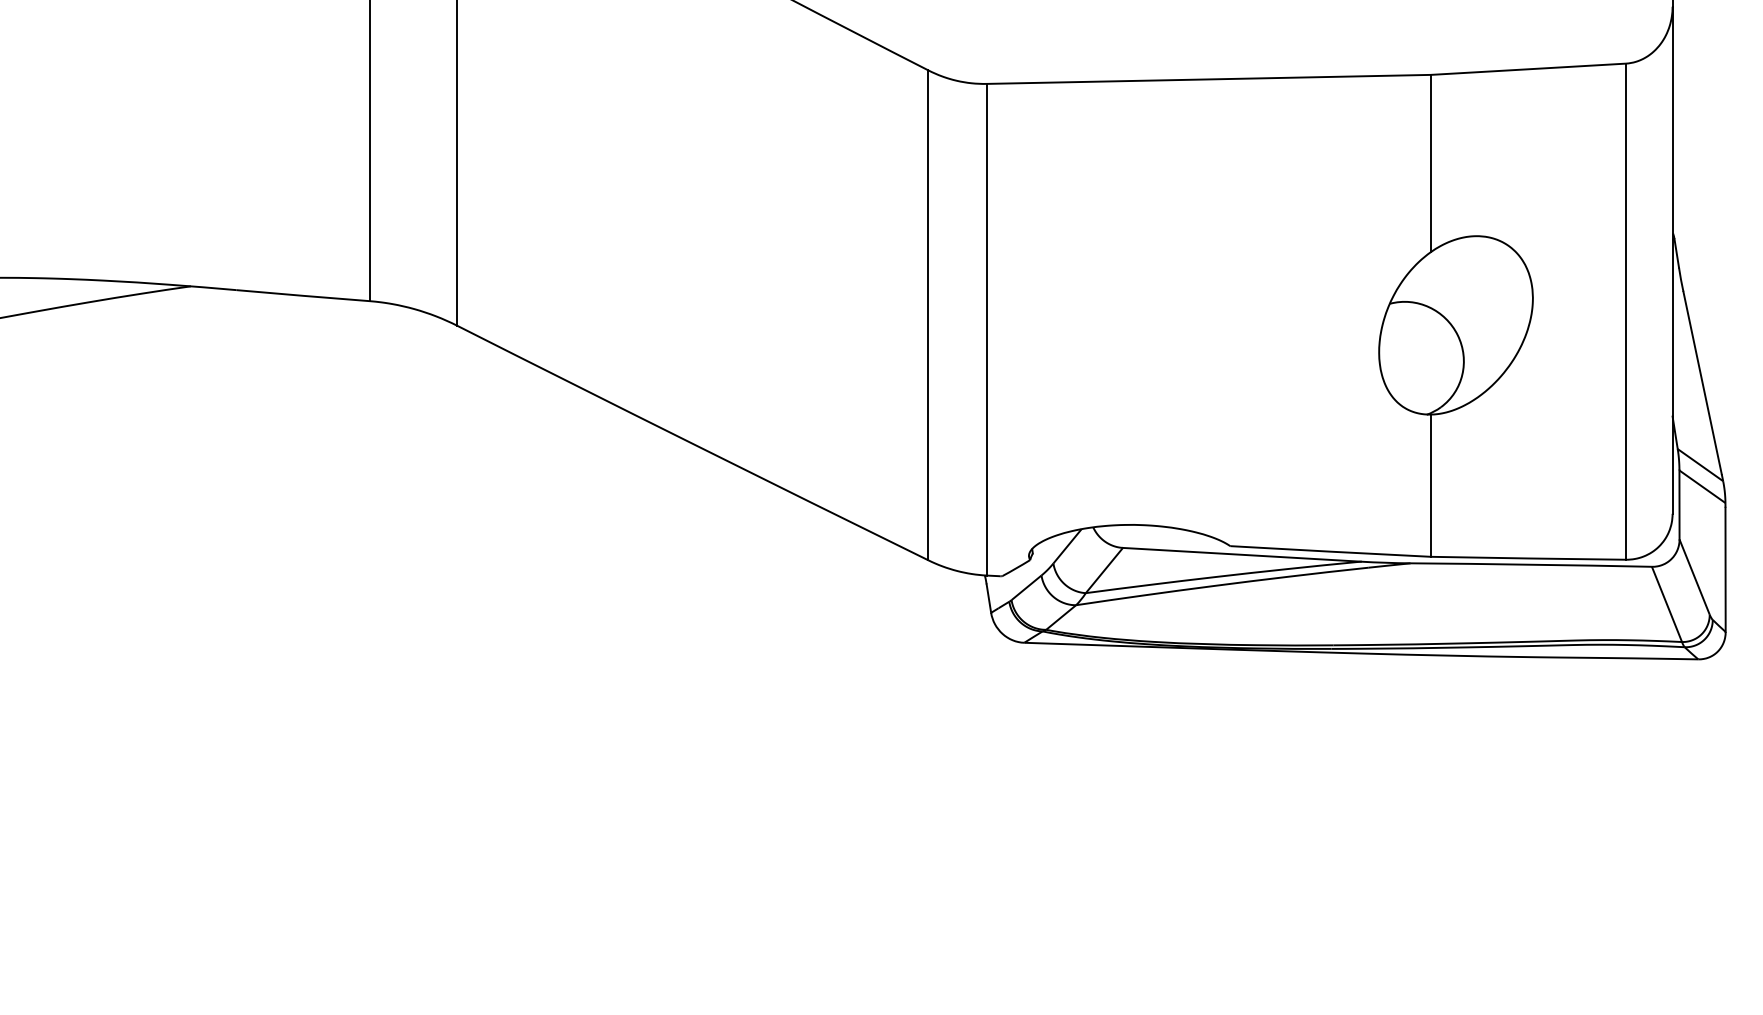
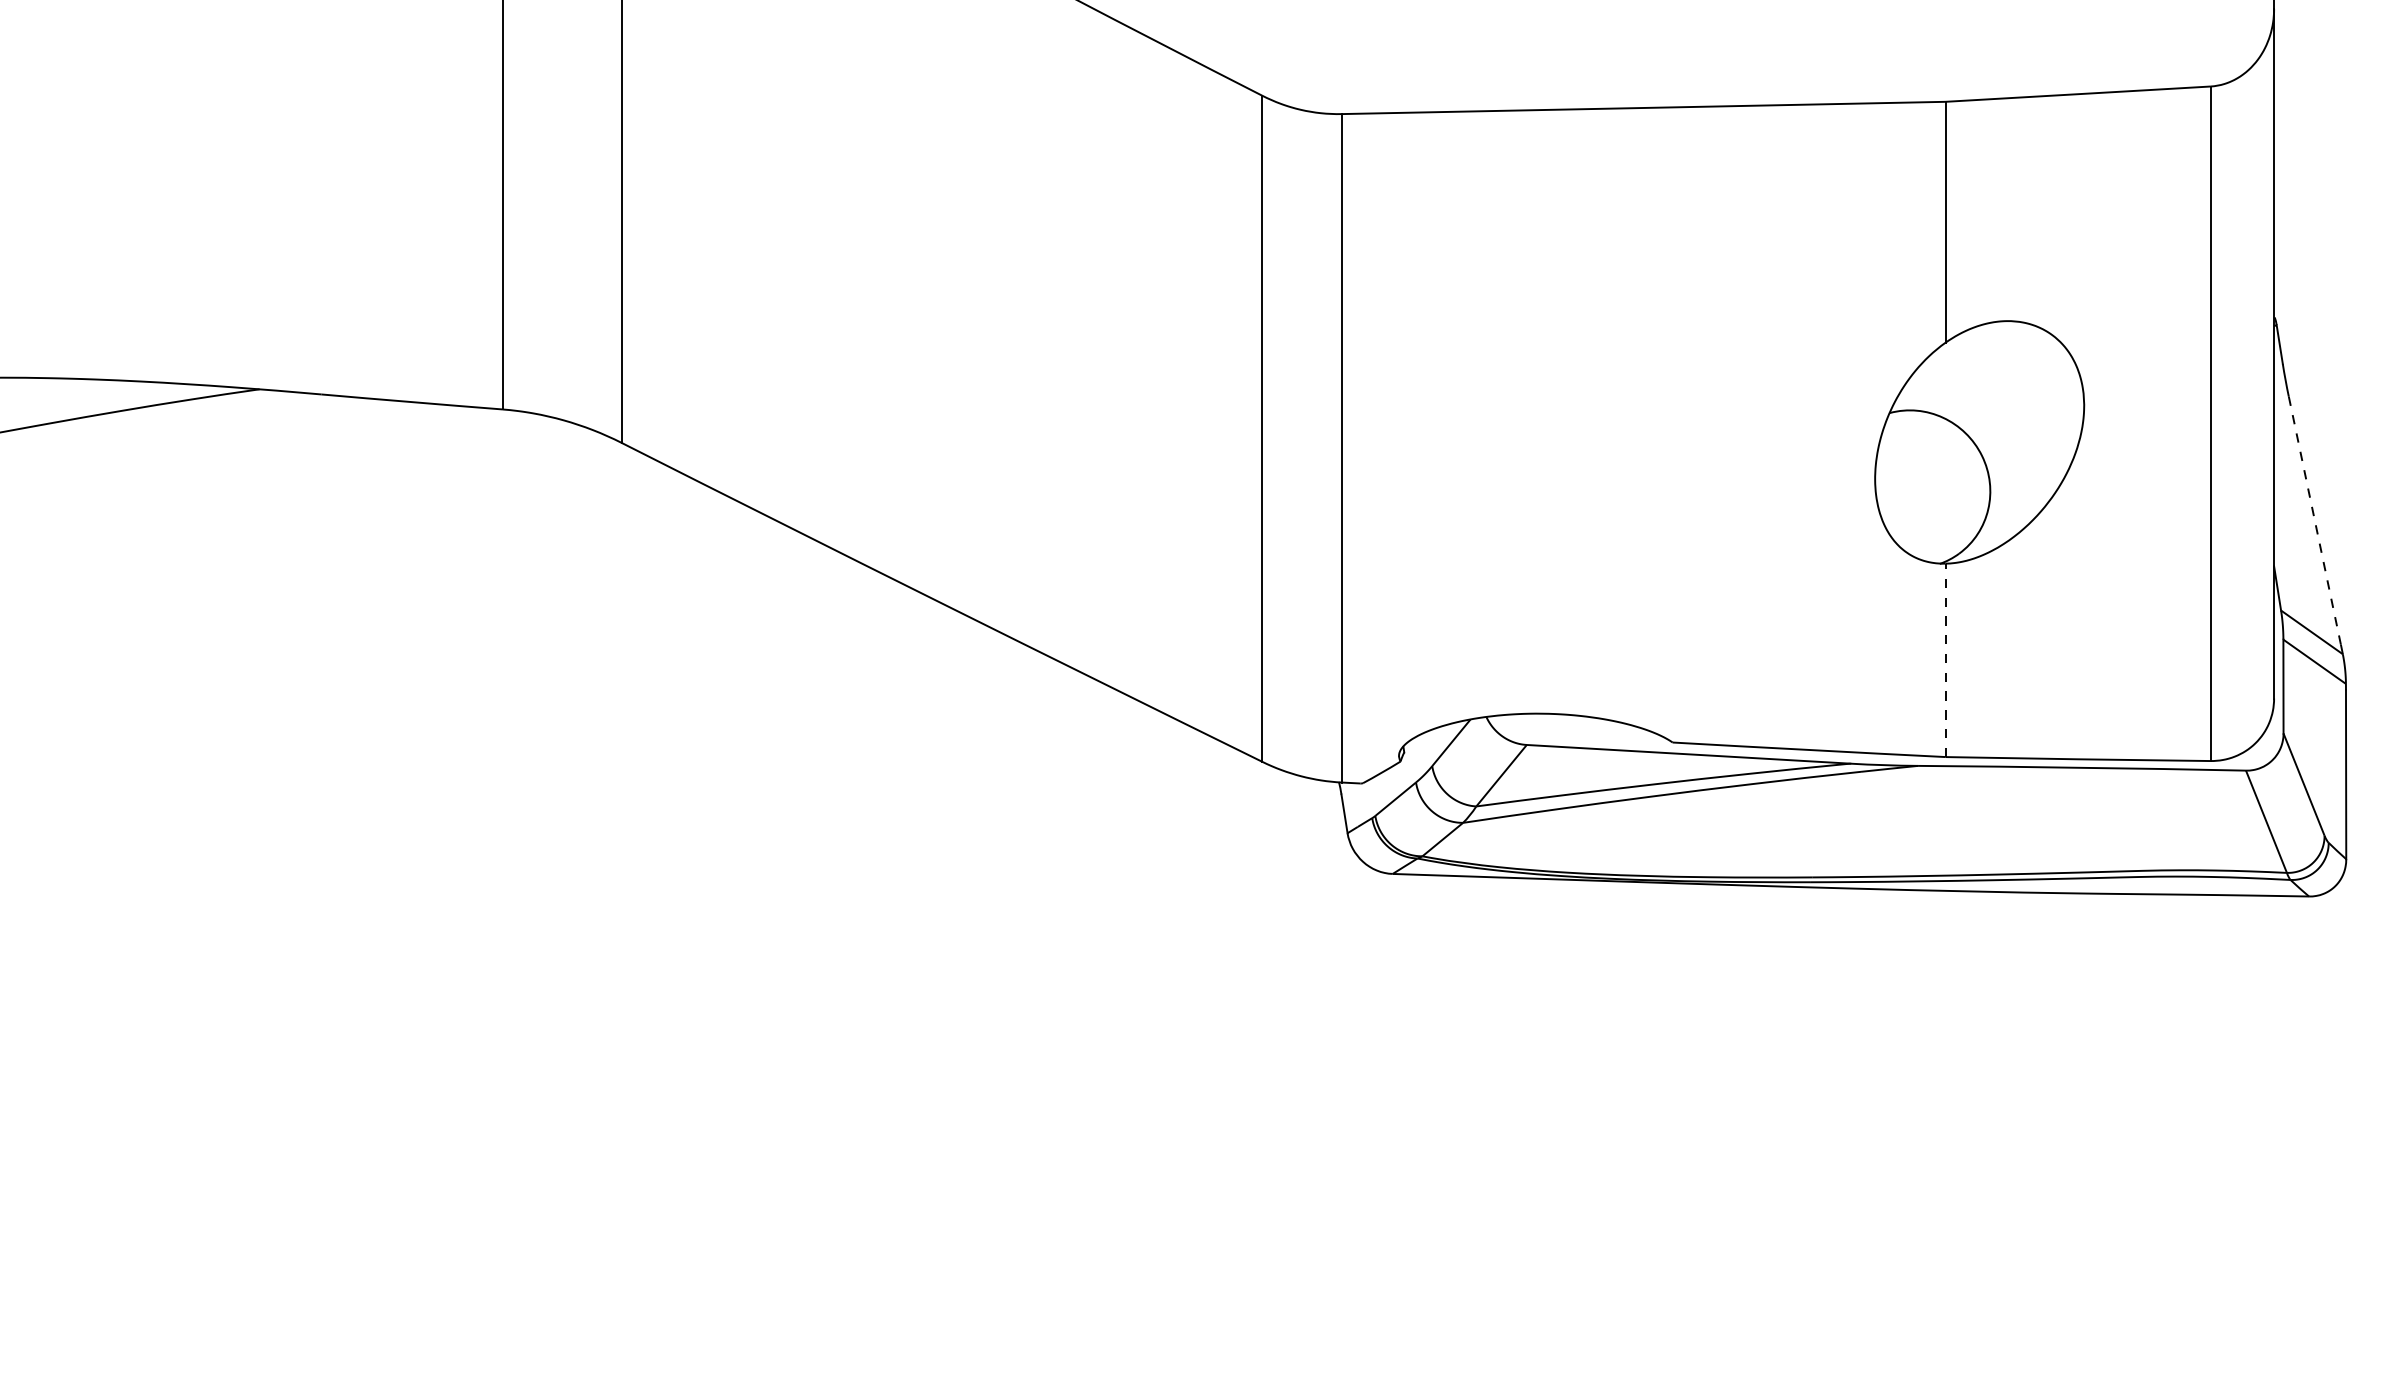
line: (1702, 382) -> (2314, 520), solid -> dashed
line: (1430, 485) -> (1945, 660), solid -> dashed

